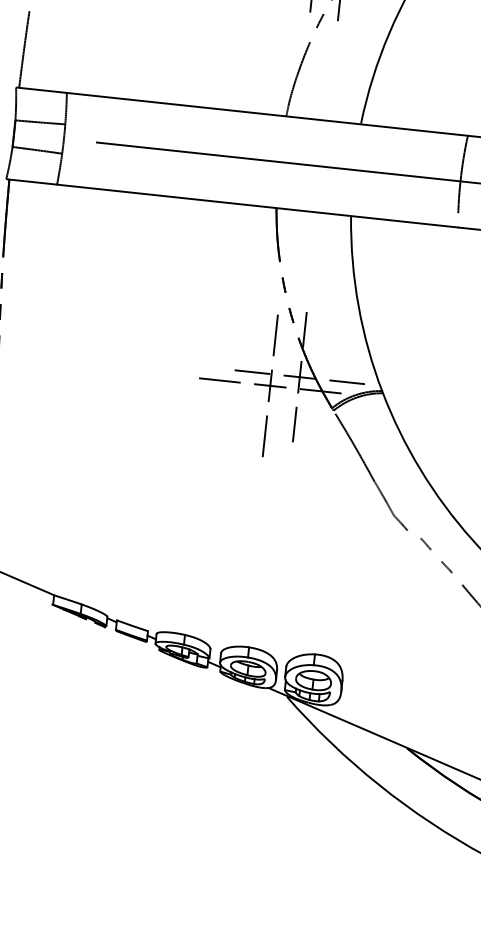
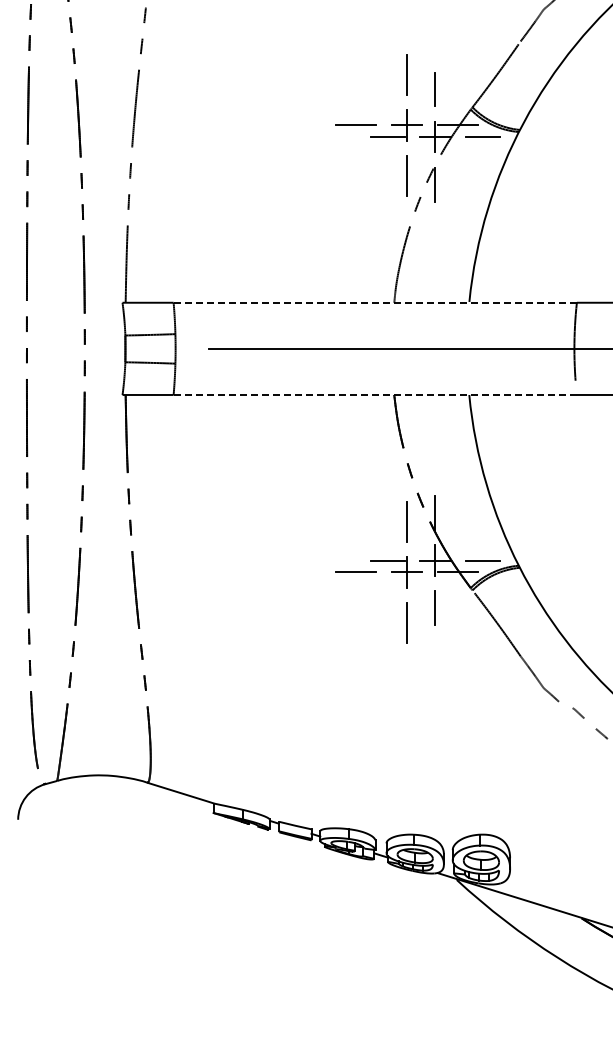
line: (267, 114) -> (375, 302), solid -> dashed
line: (257, 205) -> (375, 394), solid -> dashed

